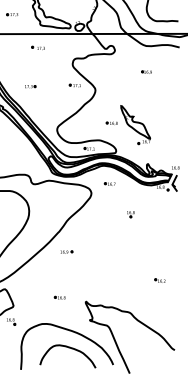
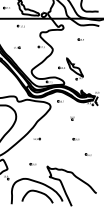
part: (136, 252) -> (75, 139), added

